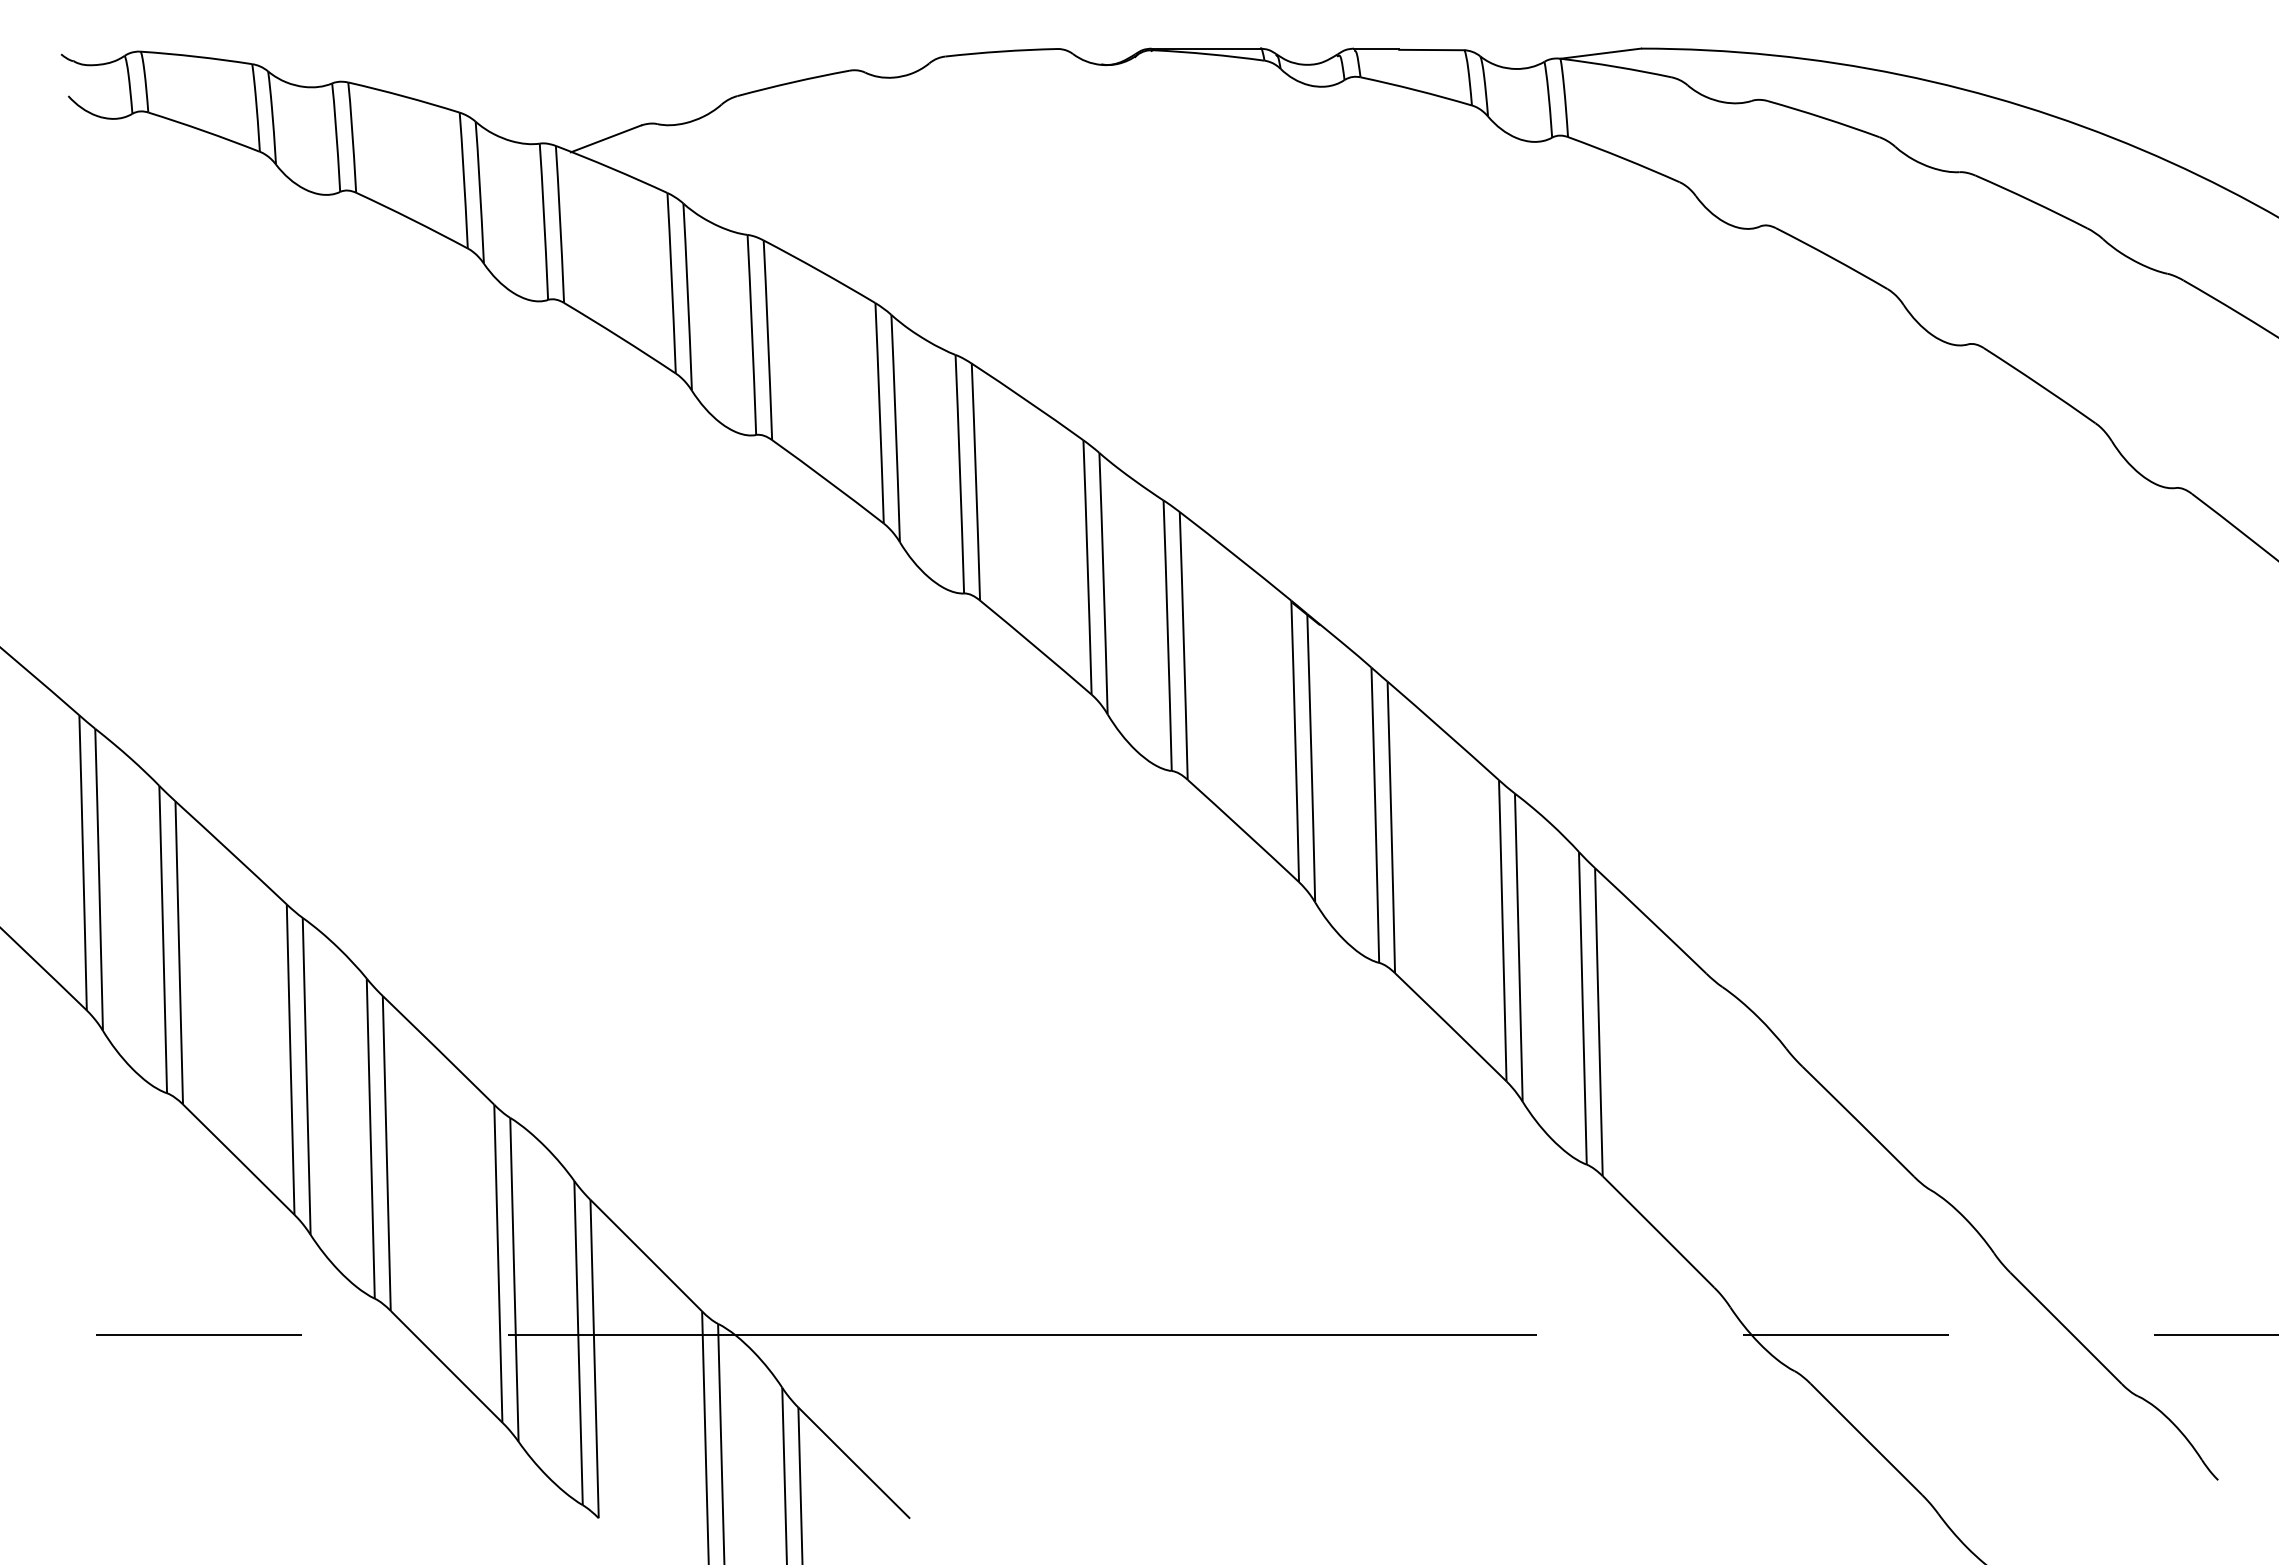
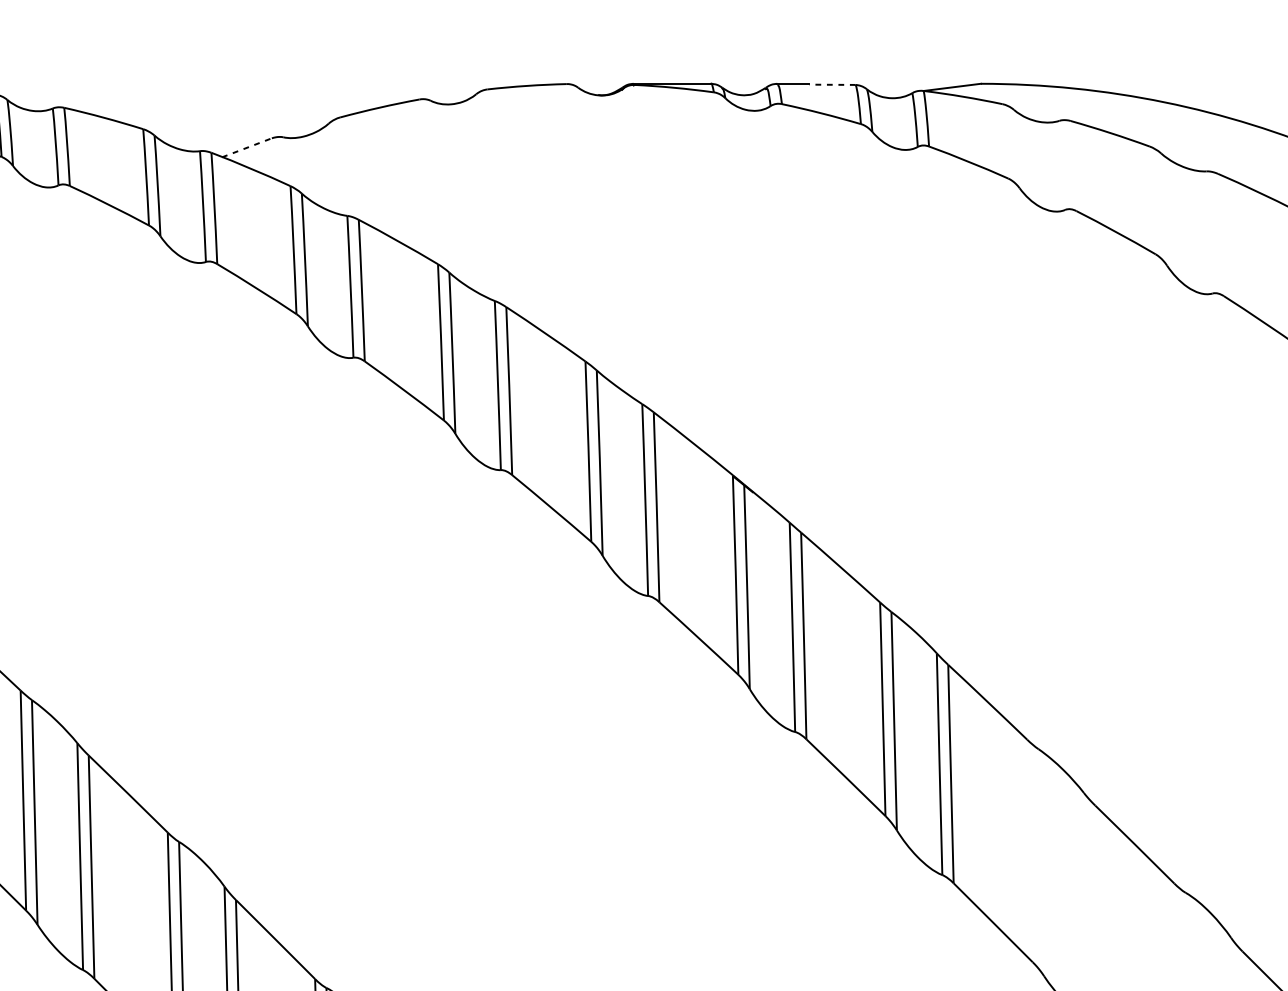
line: (1431, 50) -> (832, 85), solid -> dashed
line: (606, 138) -> (247, 147), solid -> dashed

